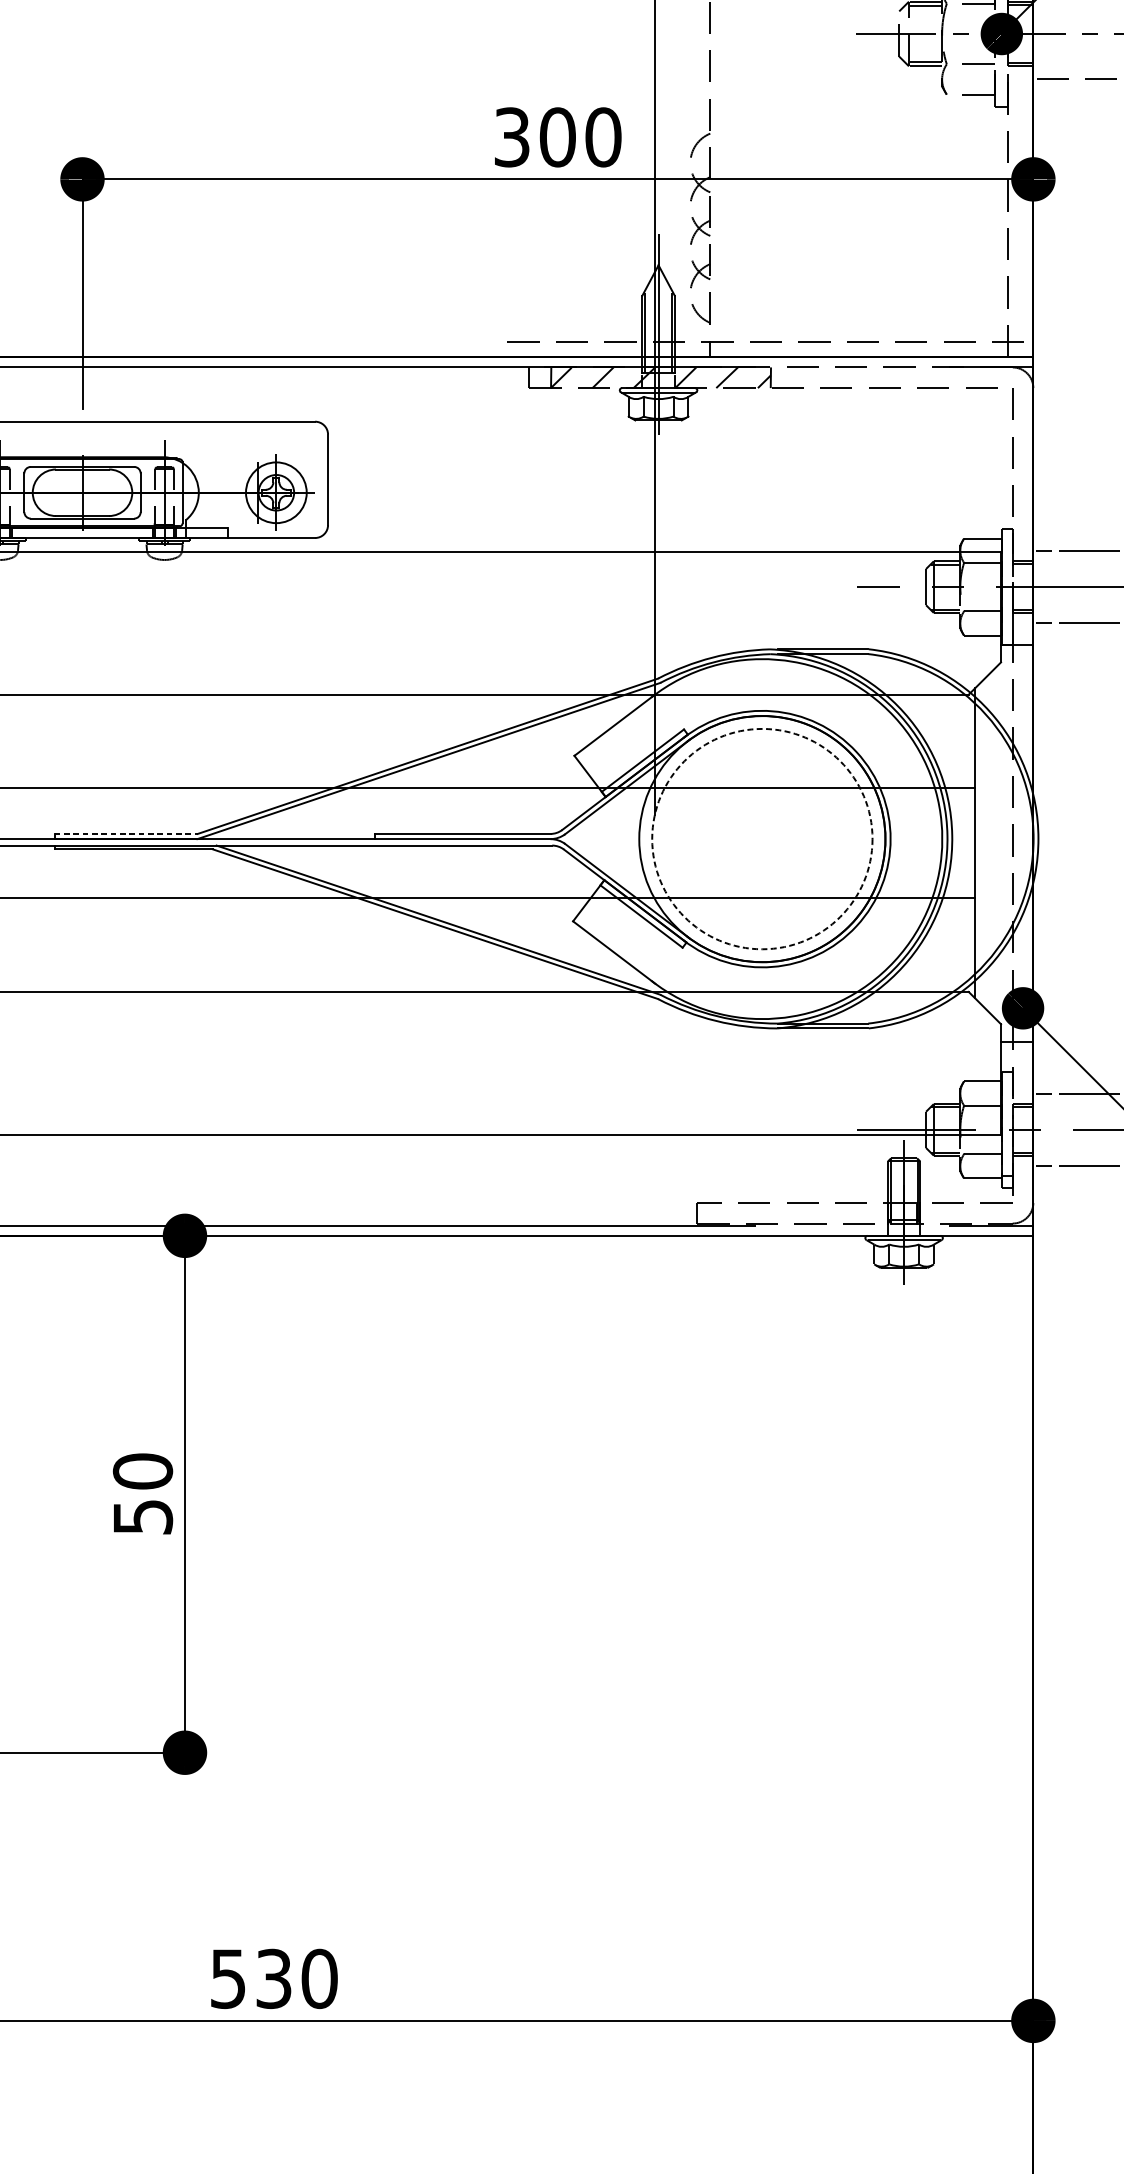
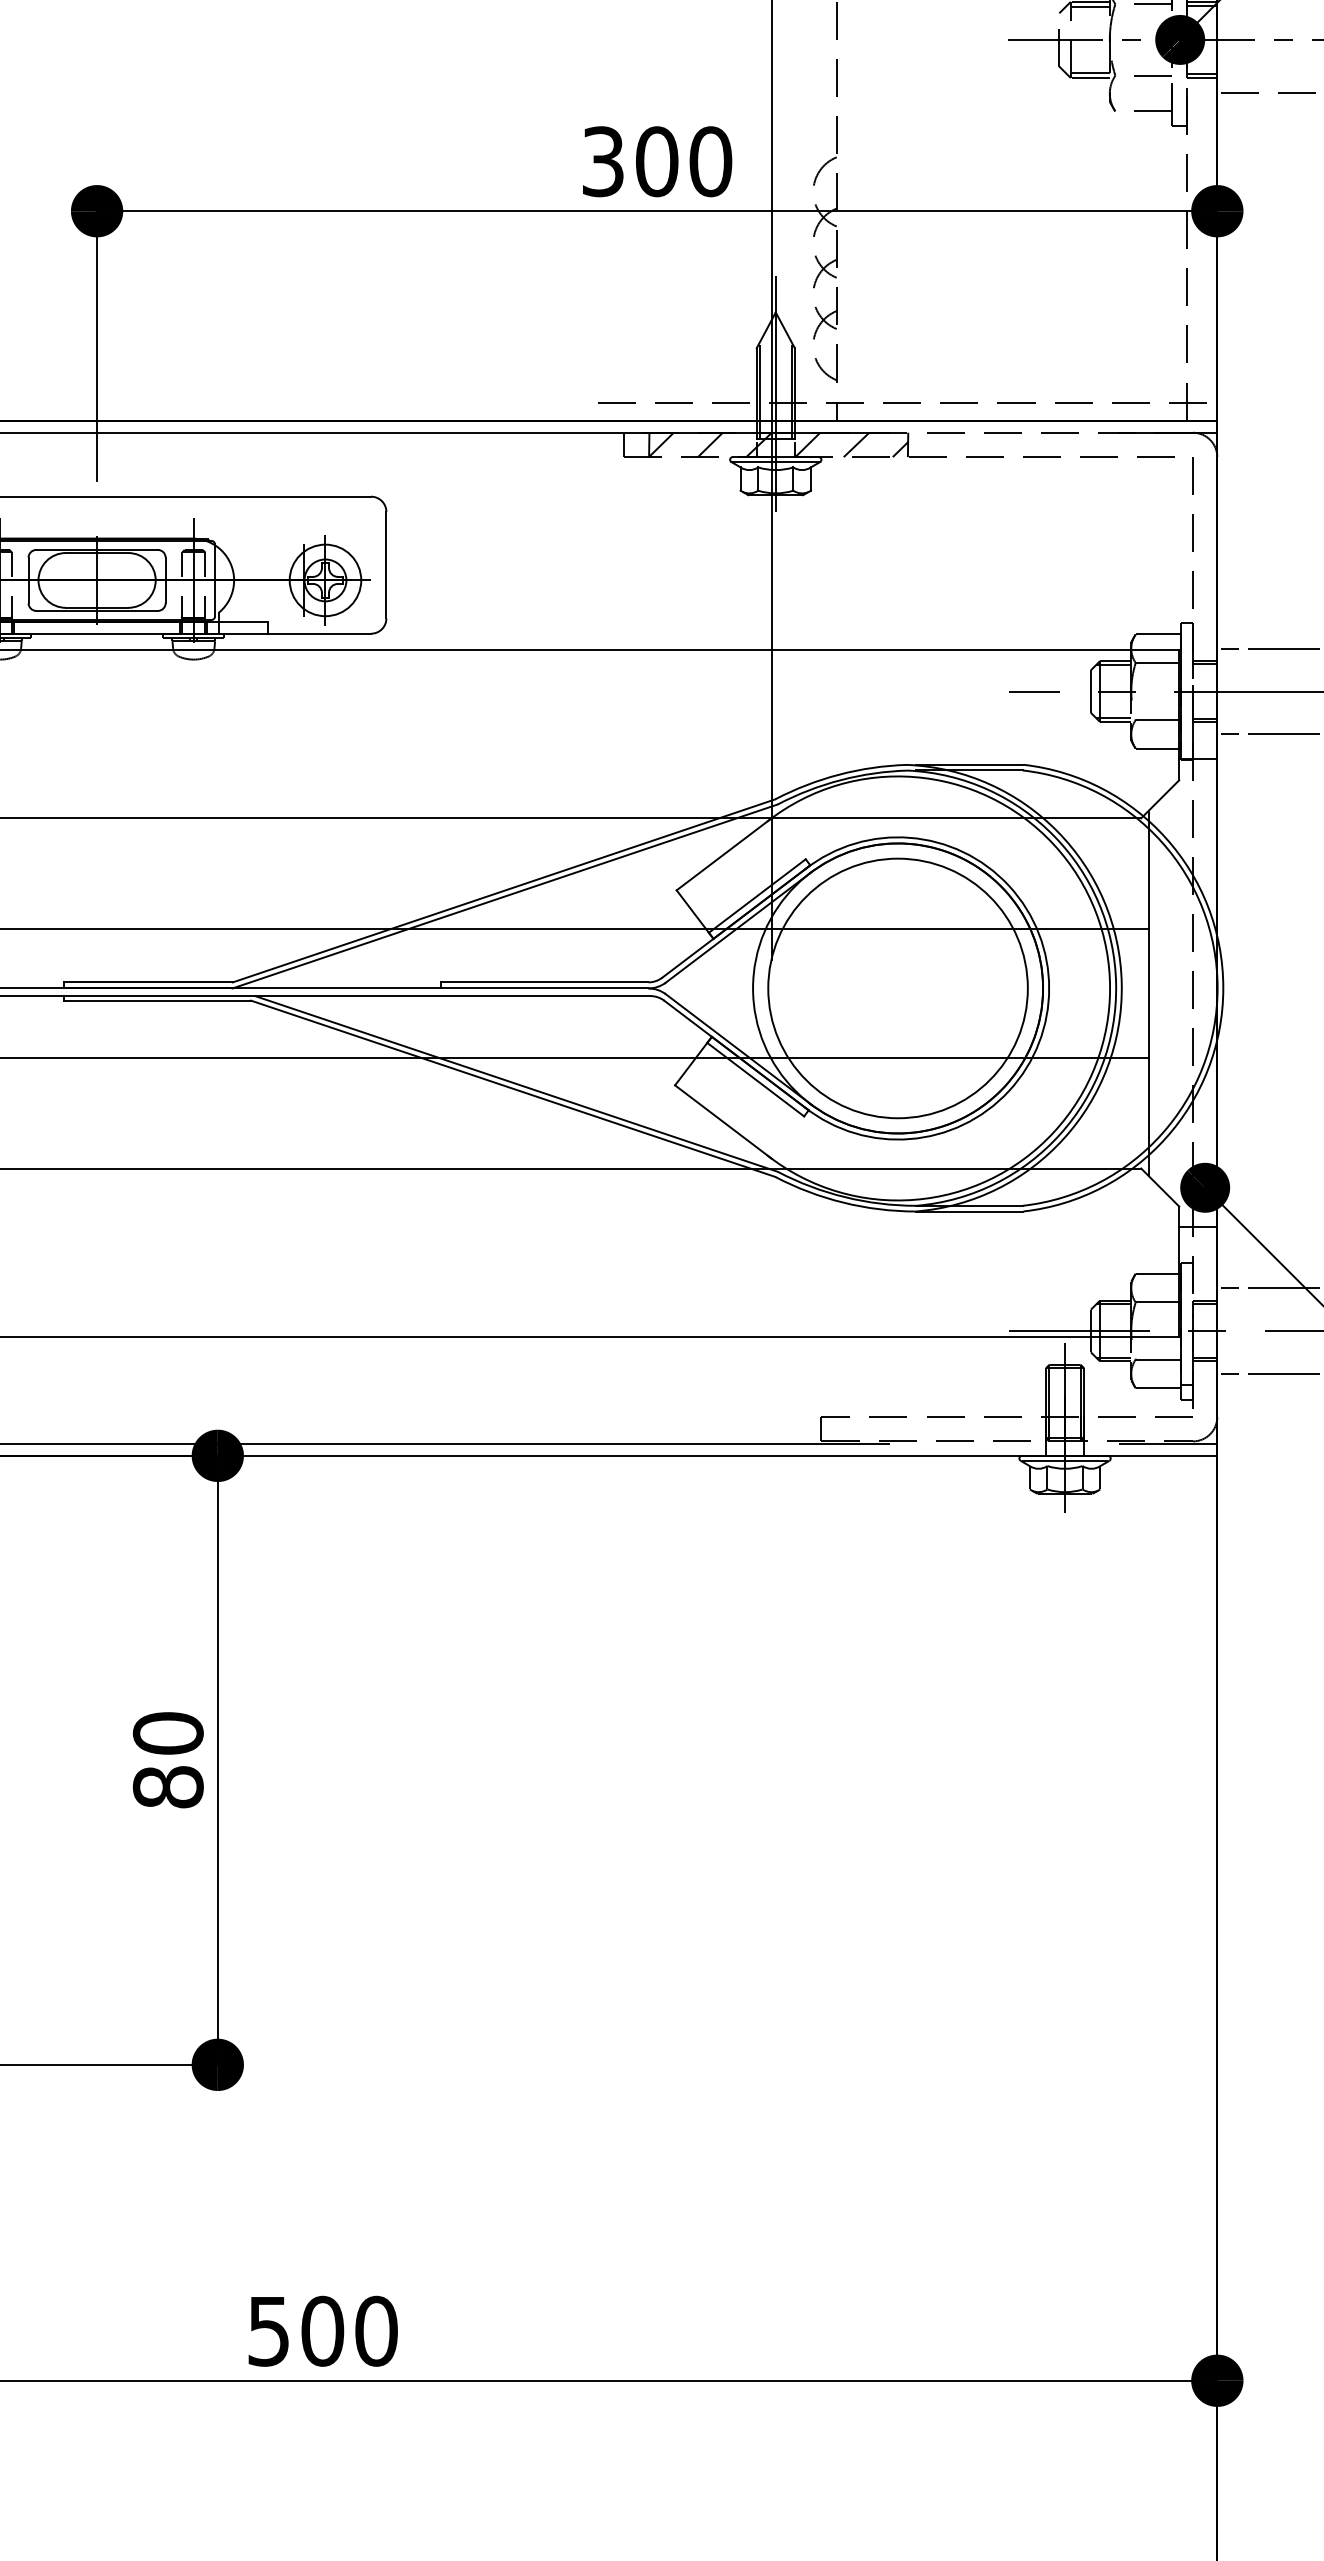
line: (126, 834) -> (148, 982), dashed -> solid
circle: (761, 839) -> (897, 988), dashed -> solid
text: (142, 1517) -> (167, 1787), 50 -> 80
text: (273, 1978) -> (322, 2330), 530 -> 500

